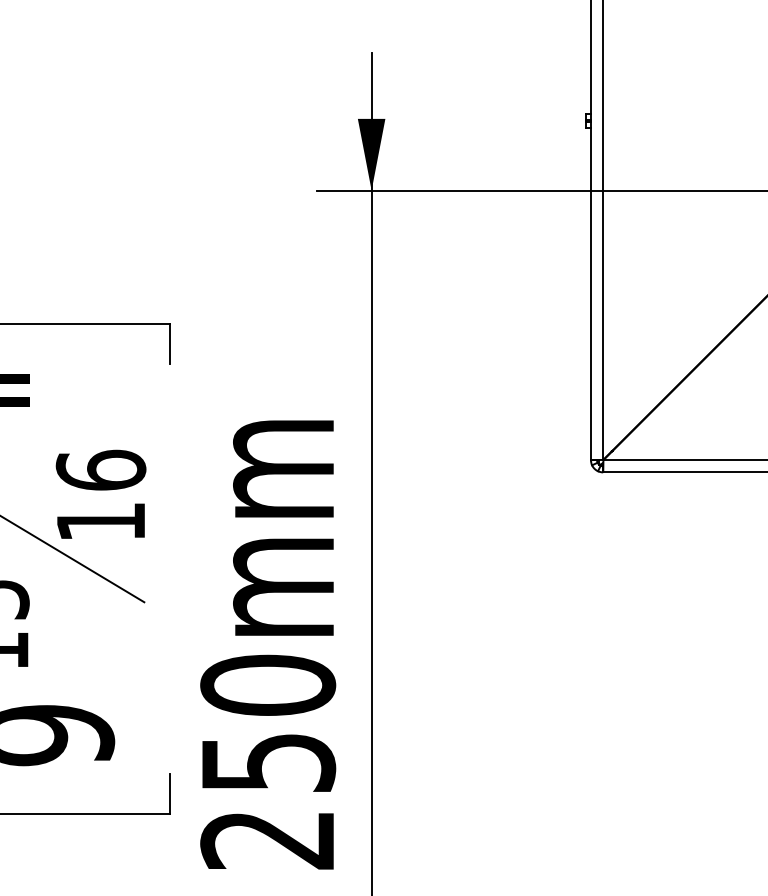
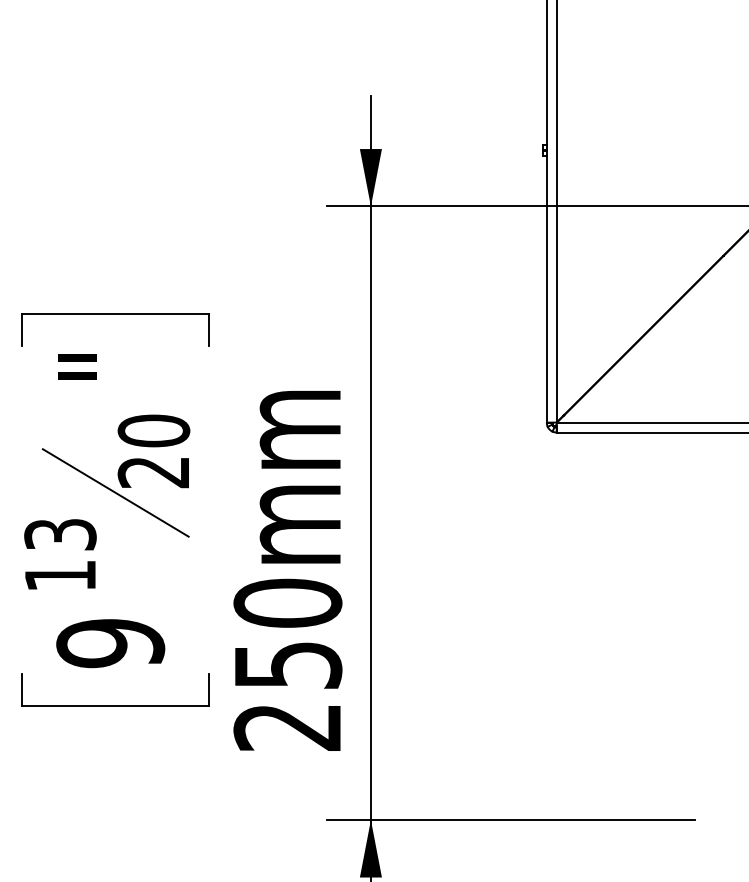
text: (100, 496) -> (153, 451), 16 -> 20

